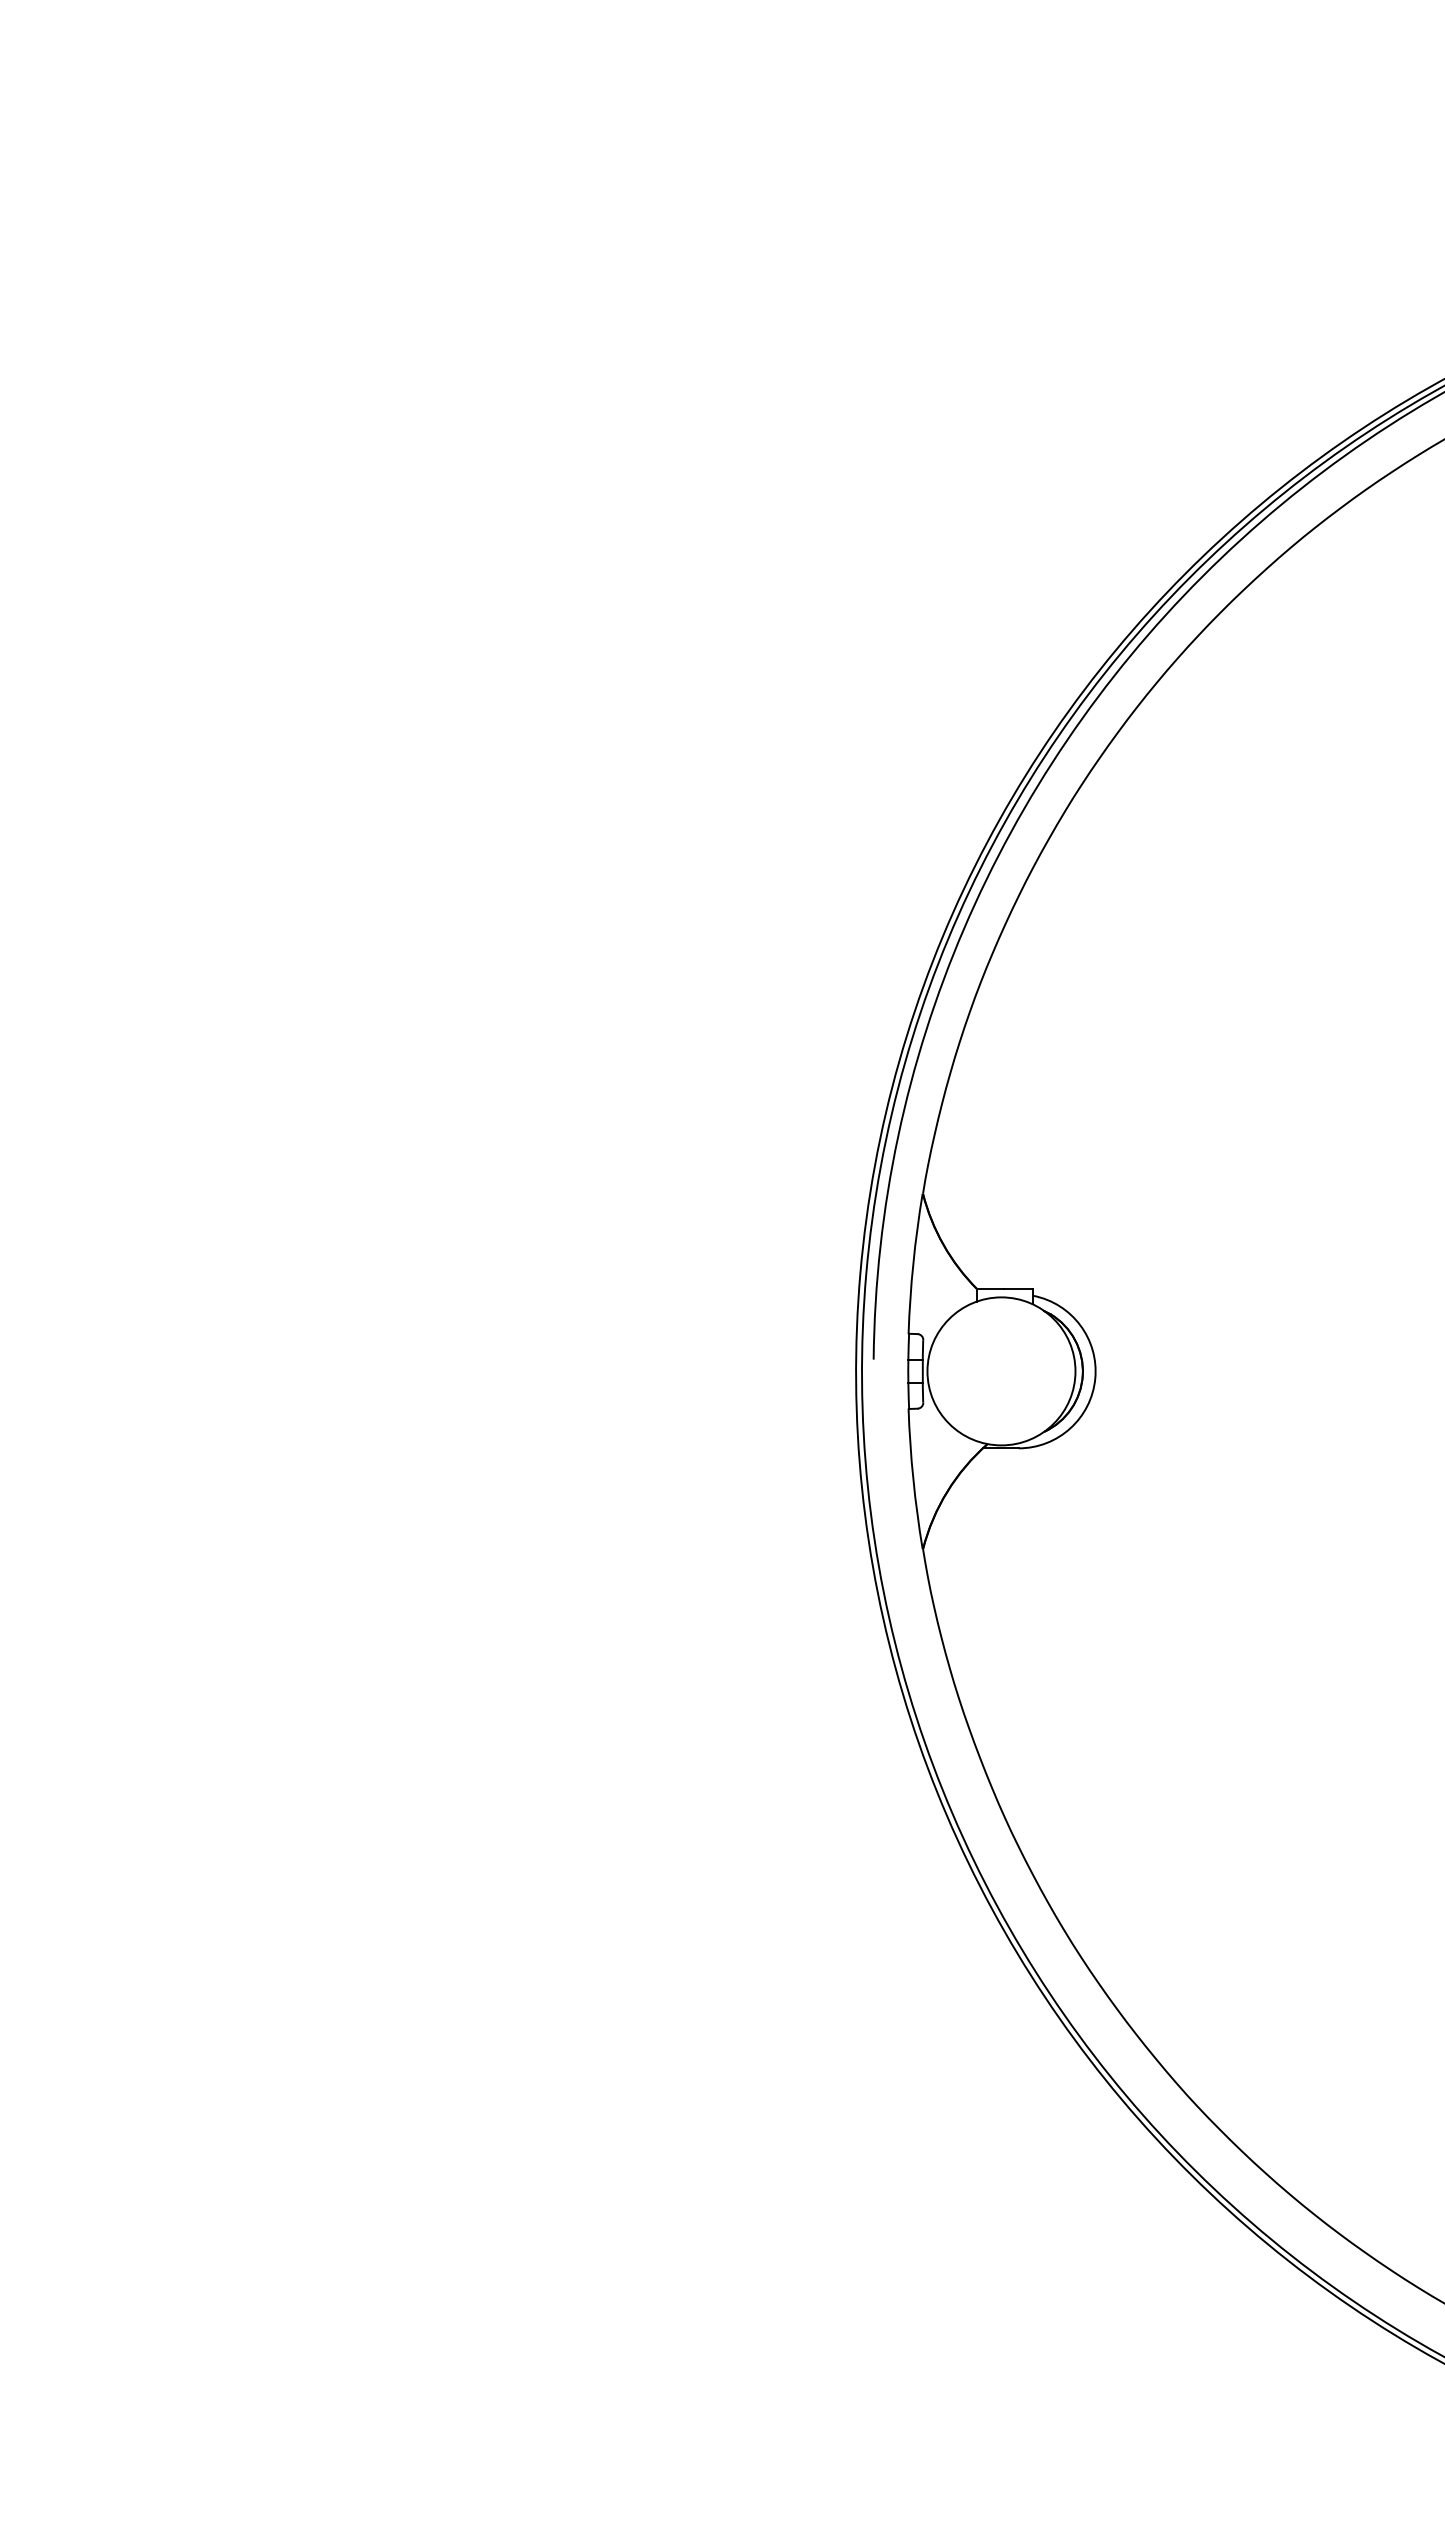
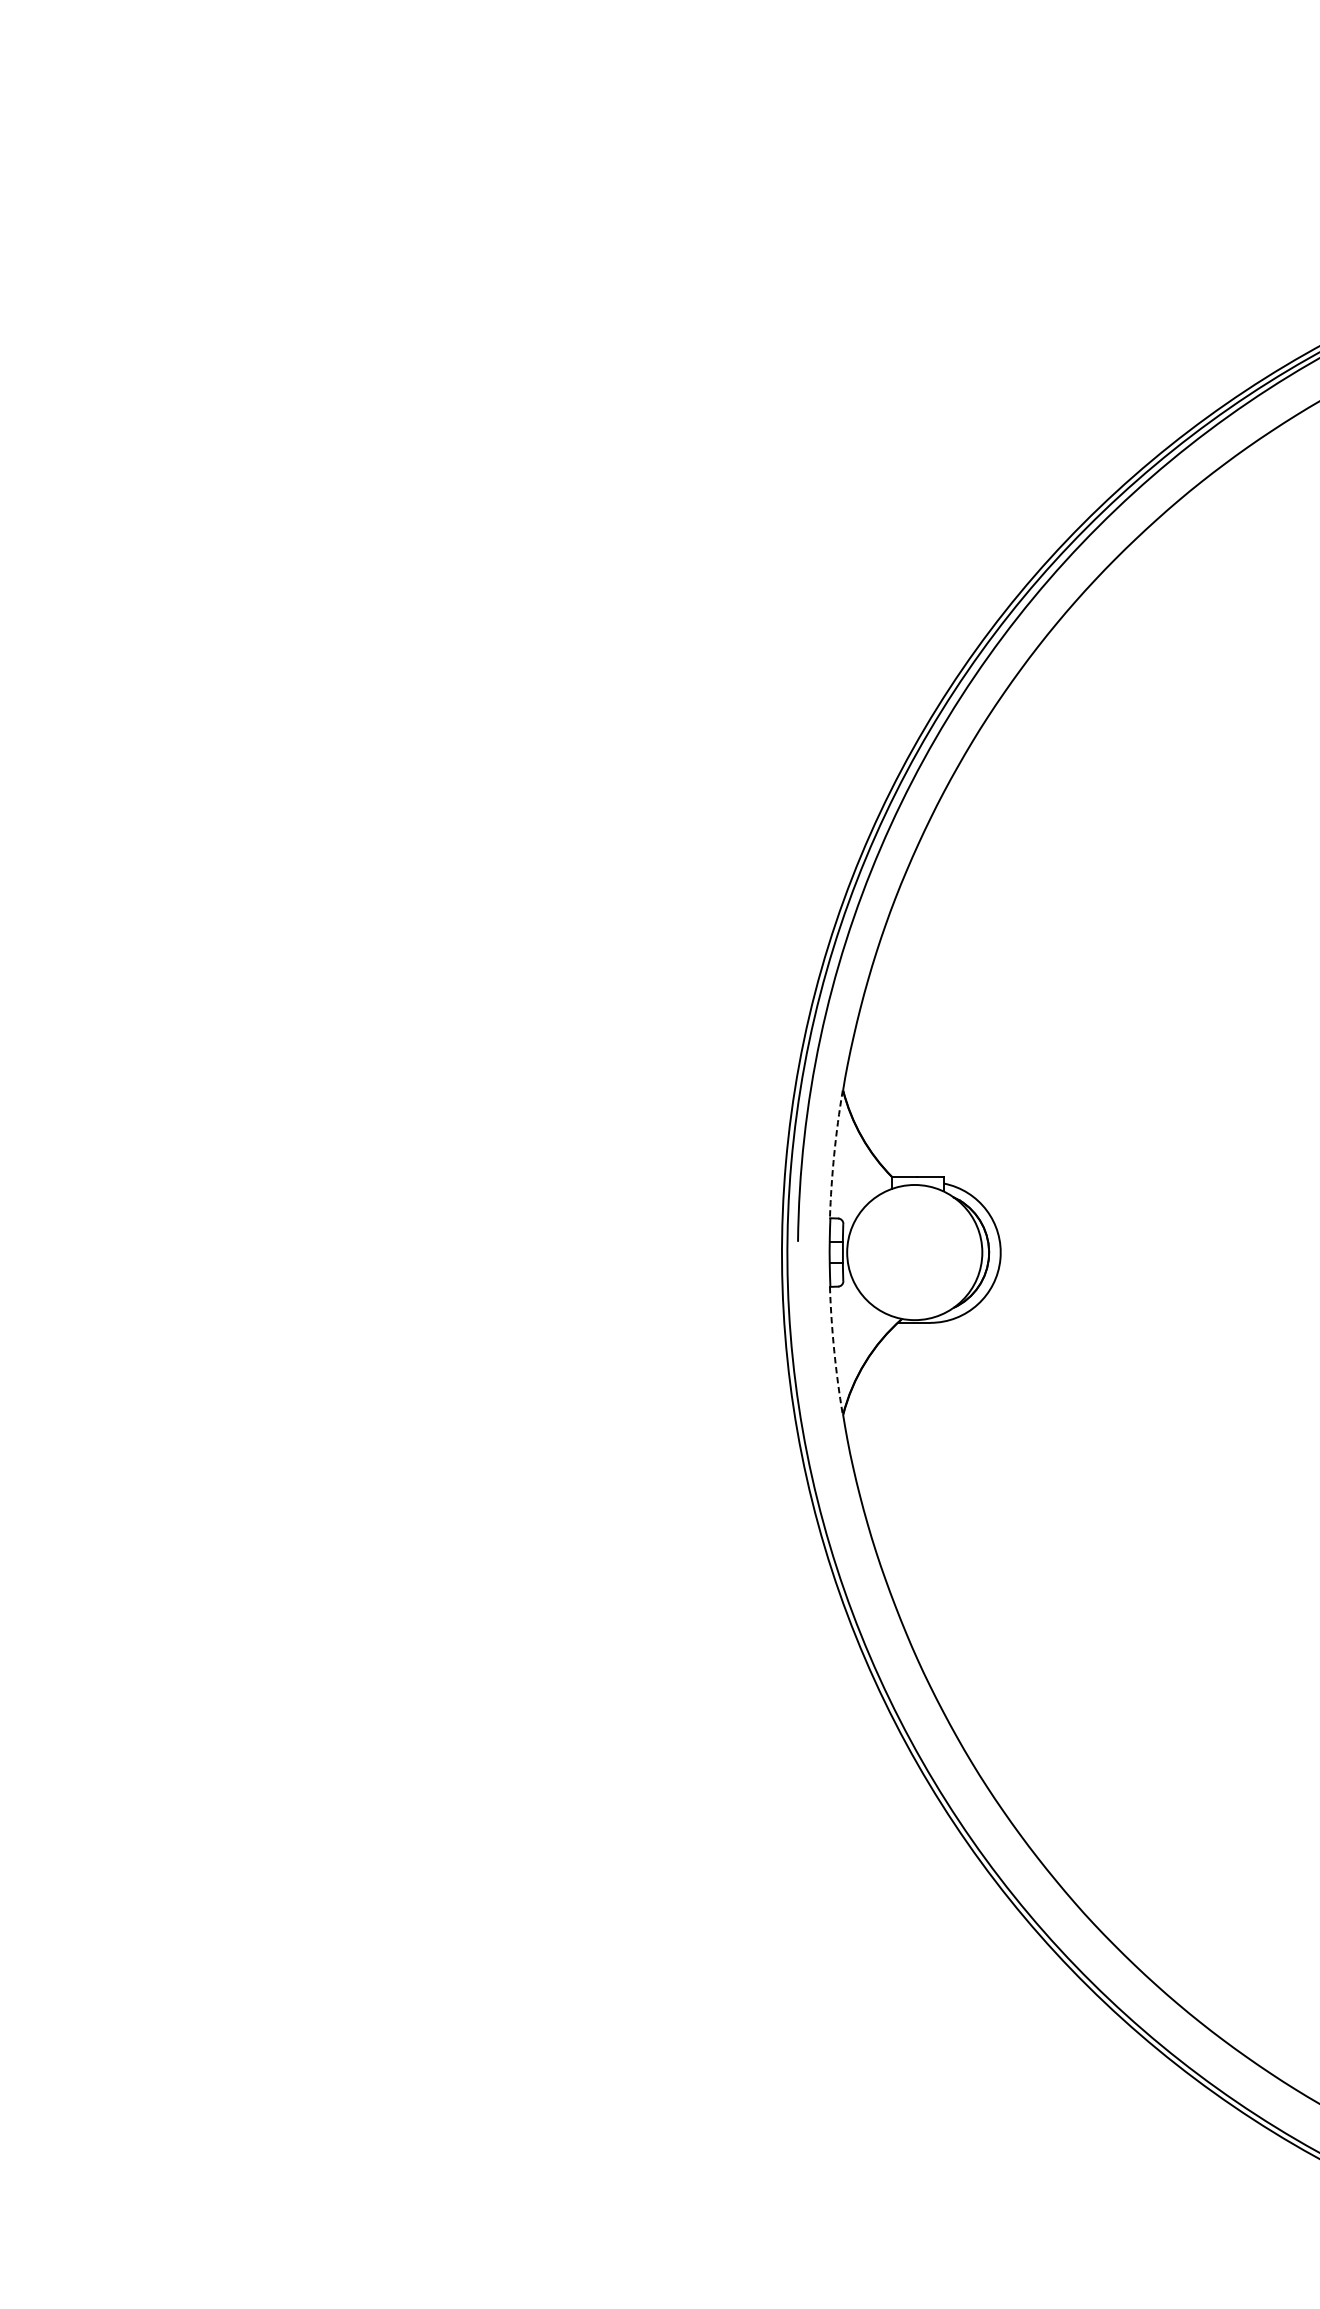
arc: (913, 1263) -> (834, 1154), solid -> dashed
arc: (913, 1479) -> (834, 1351), solid -> dashed

